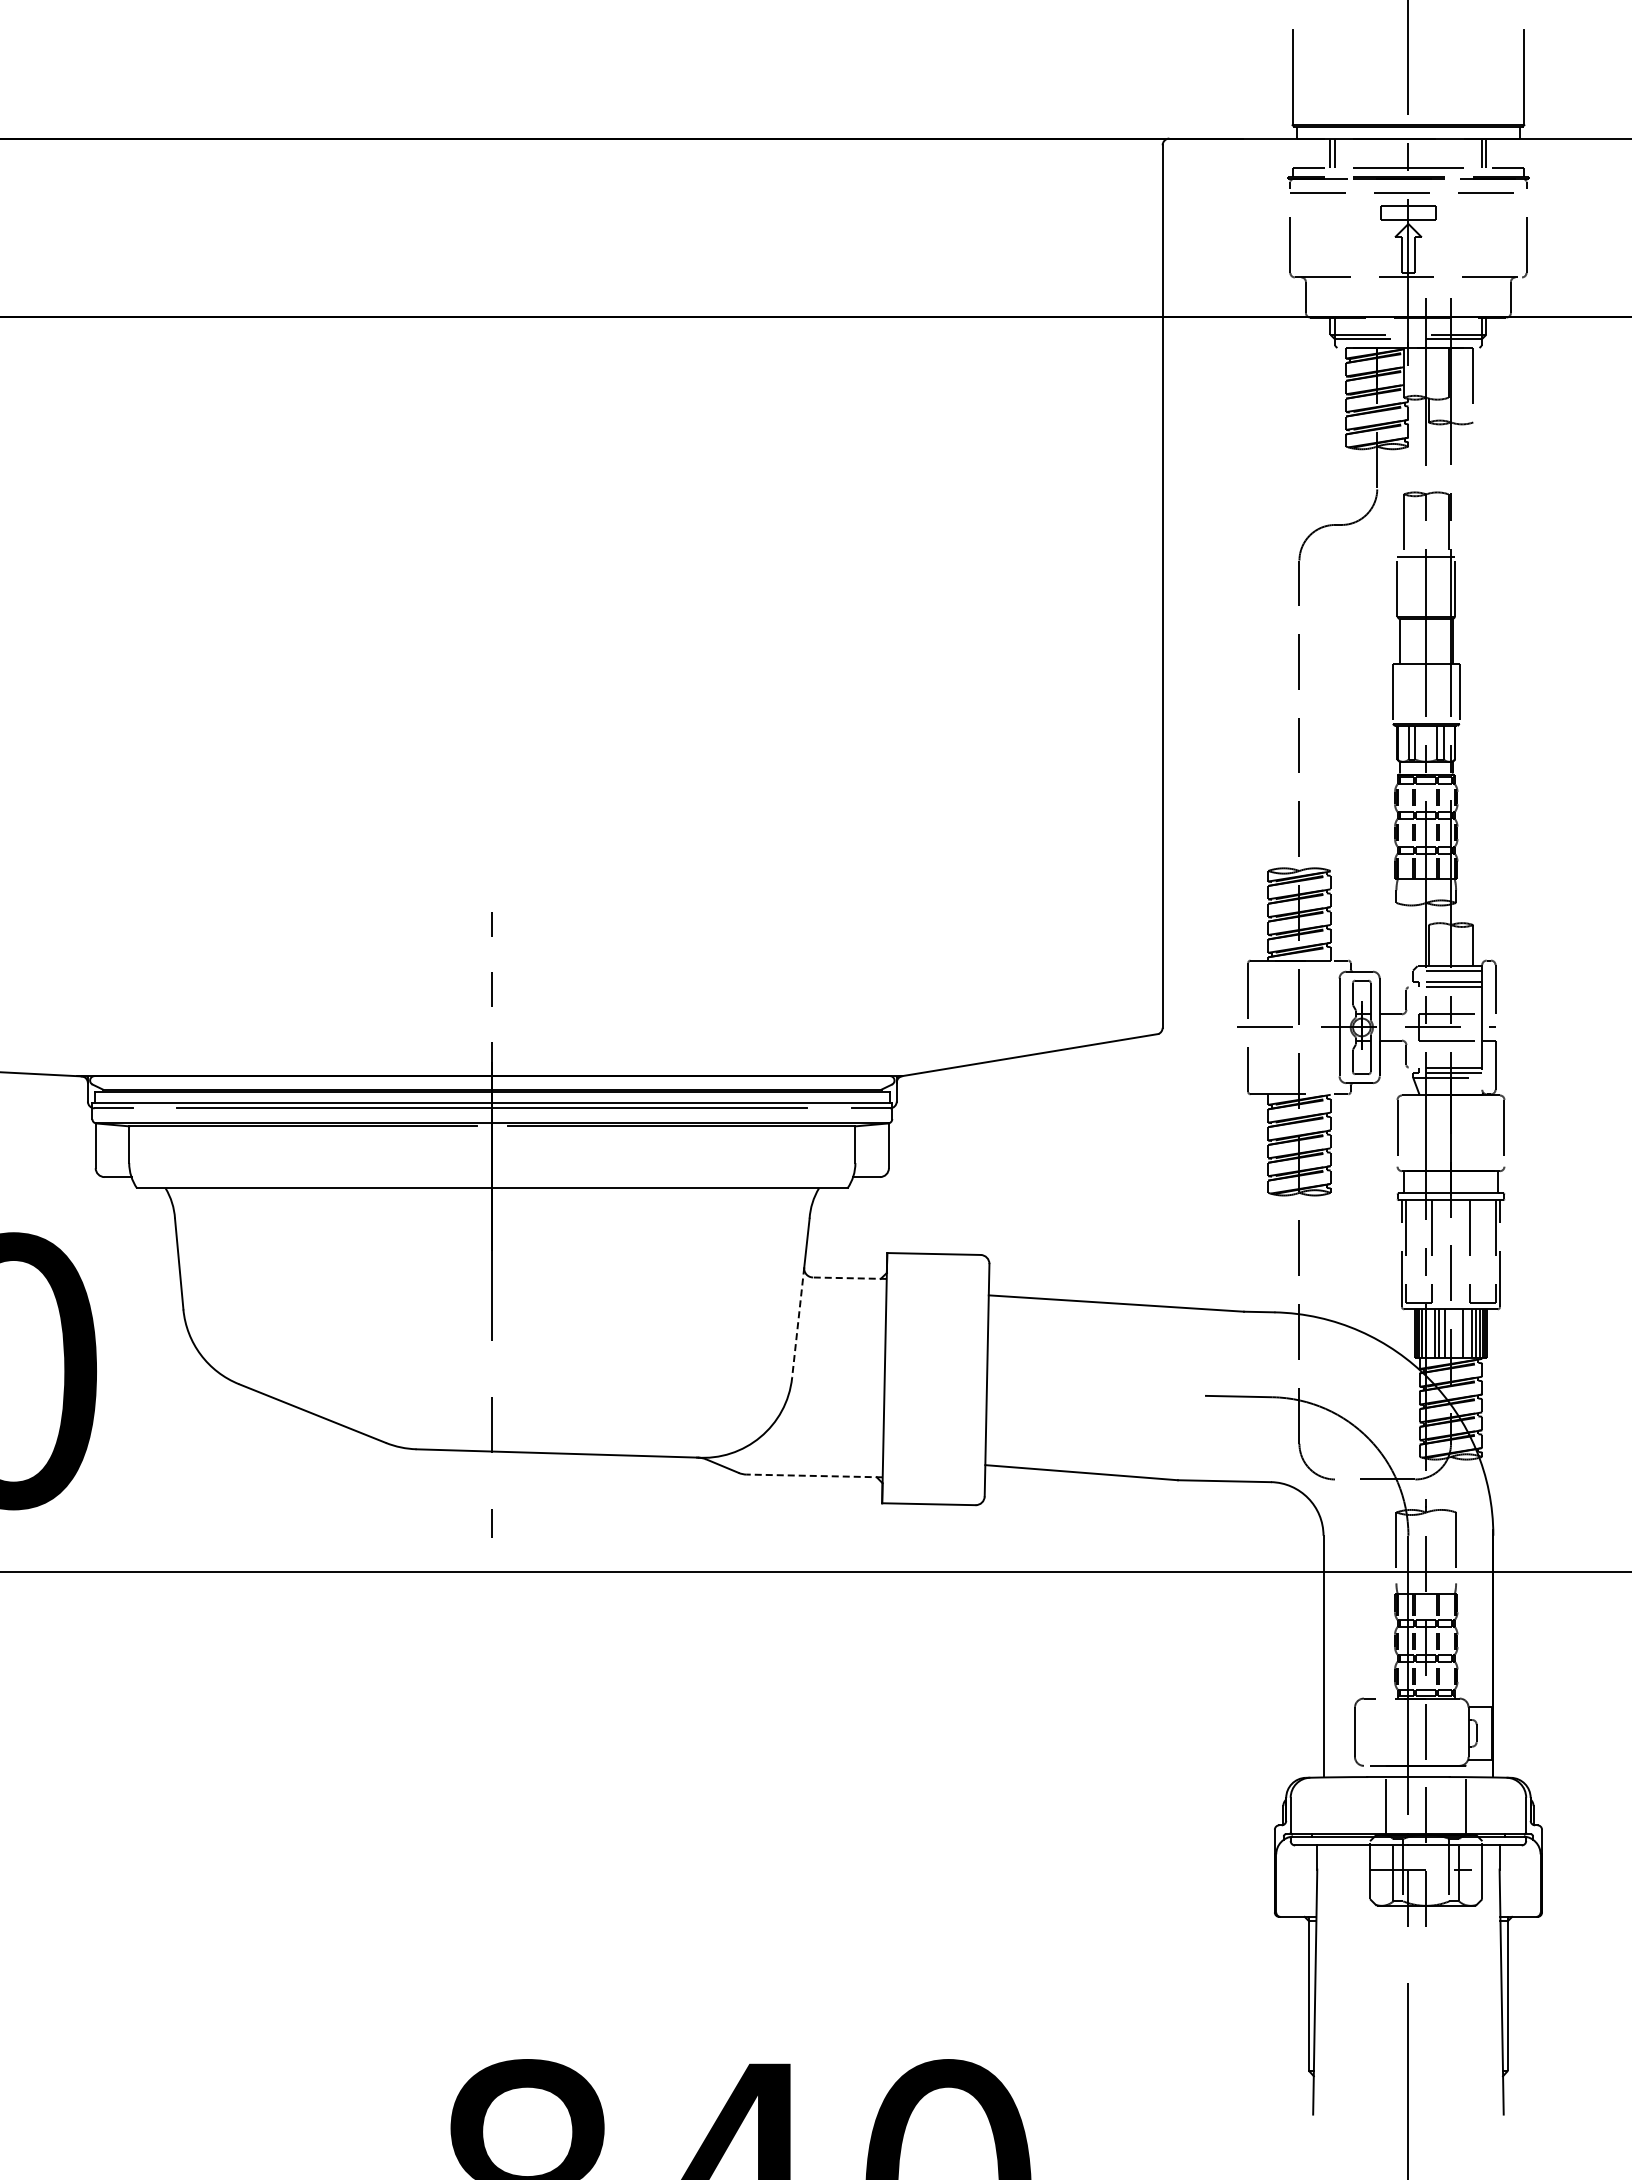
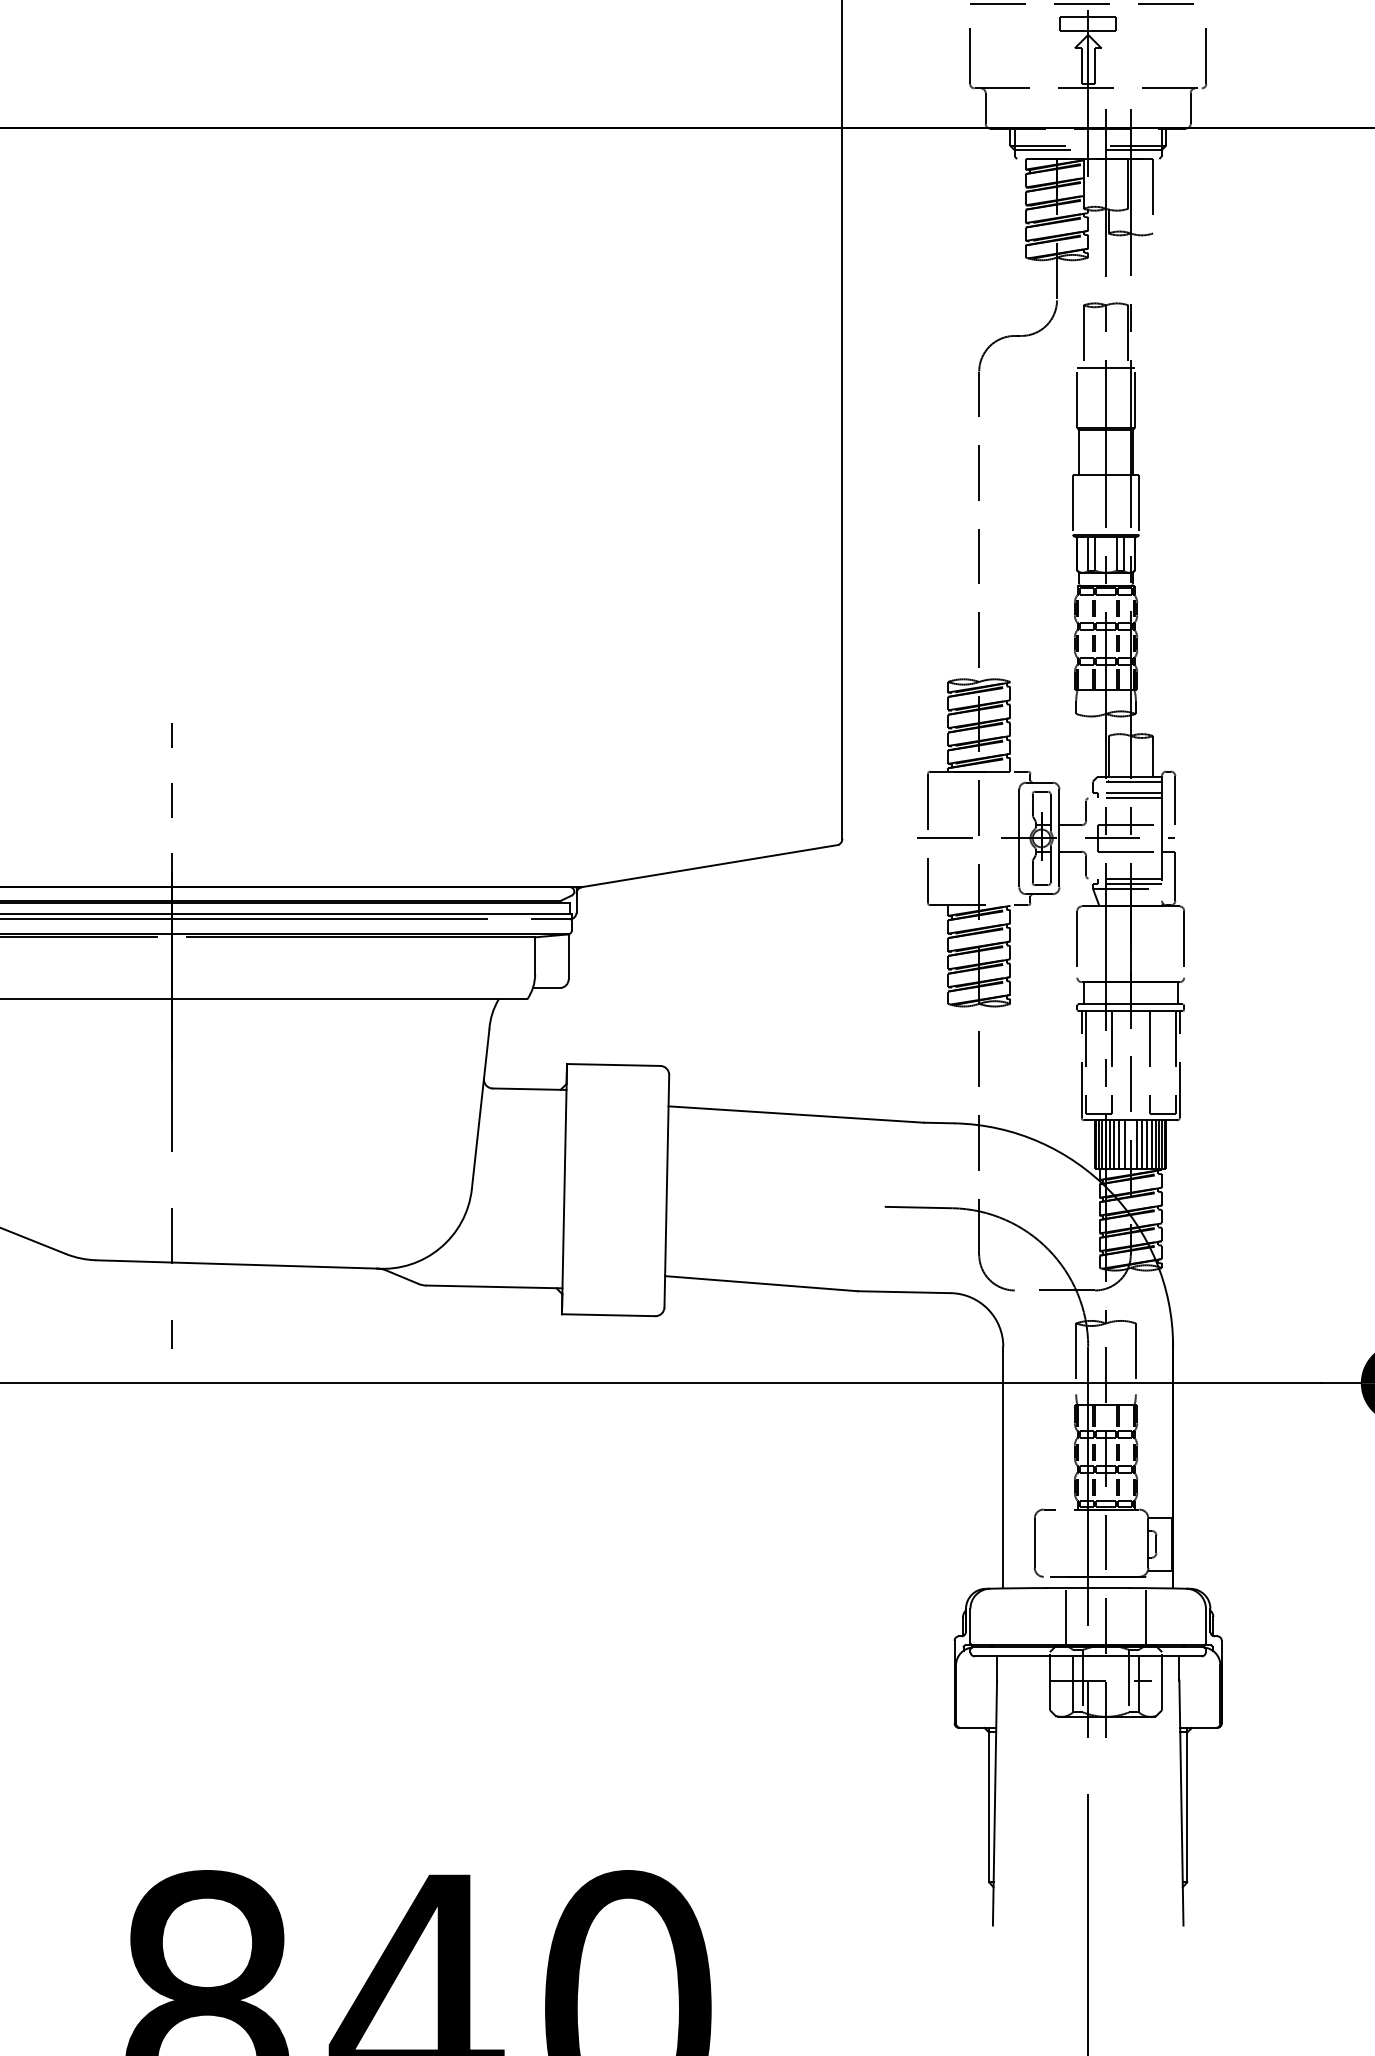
line: (849, 1278) -> (529, 1089), dashed -> solid
line: (798, 1323) -> (478, 1134), dashed -> solid
line: (1430, 1333) -> (1110, 1144), added
line: (1457, 1333) -> (1137, 1144), added
line: (1467, 1333) -> (1147, 1144), added
line: (814, 1475) -> (494, 1286), dashed -> solid

